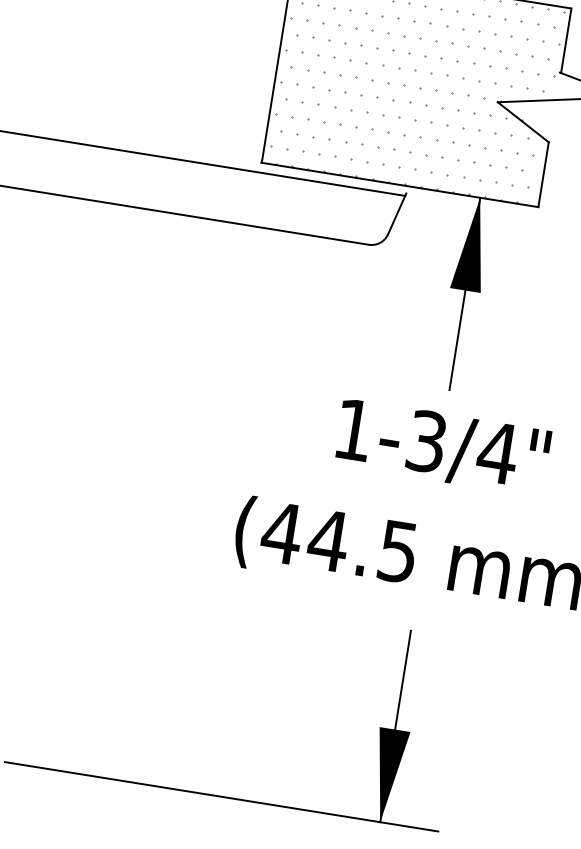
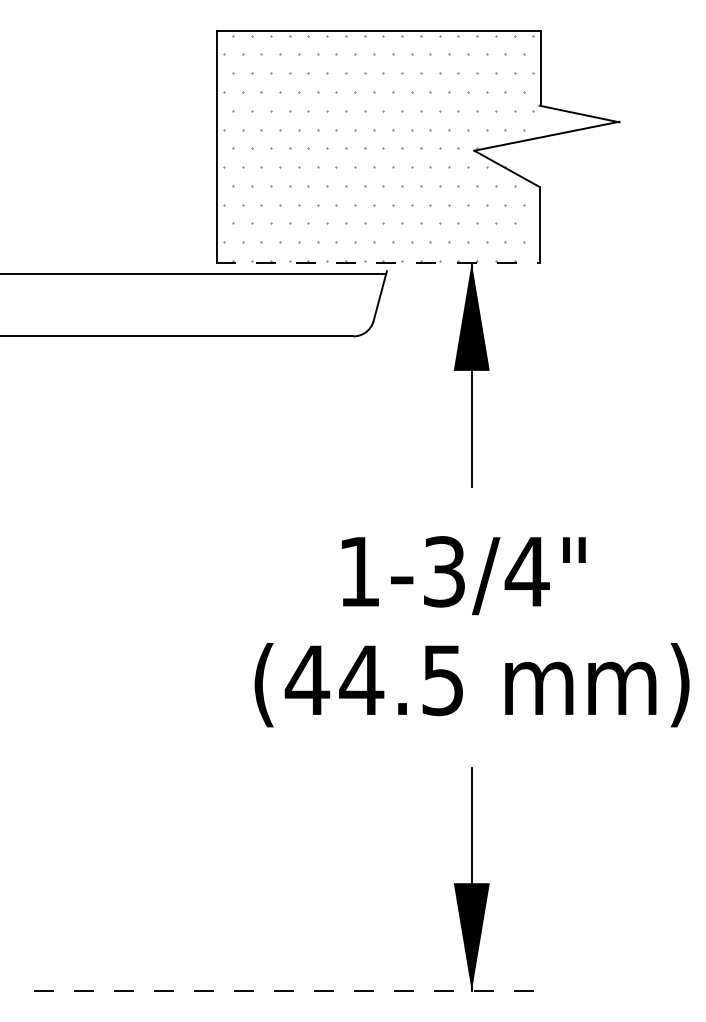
line: (399, 184) -> (377, 262), solid -> dashed
text: (442, 447) -> (463, 575), moved
line: (221, 796) -> (286, 991), solid -> dashed

